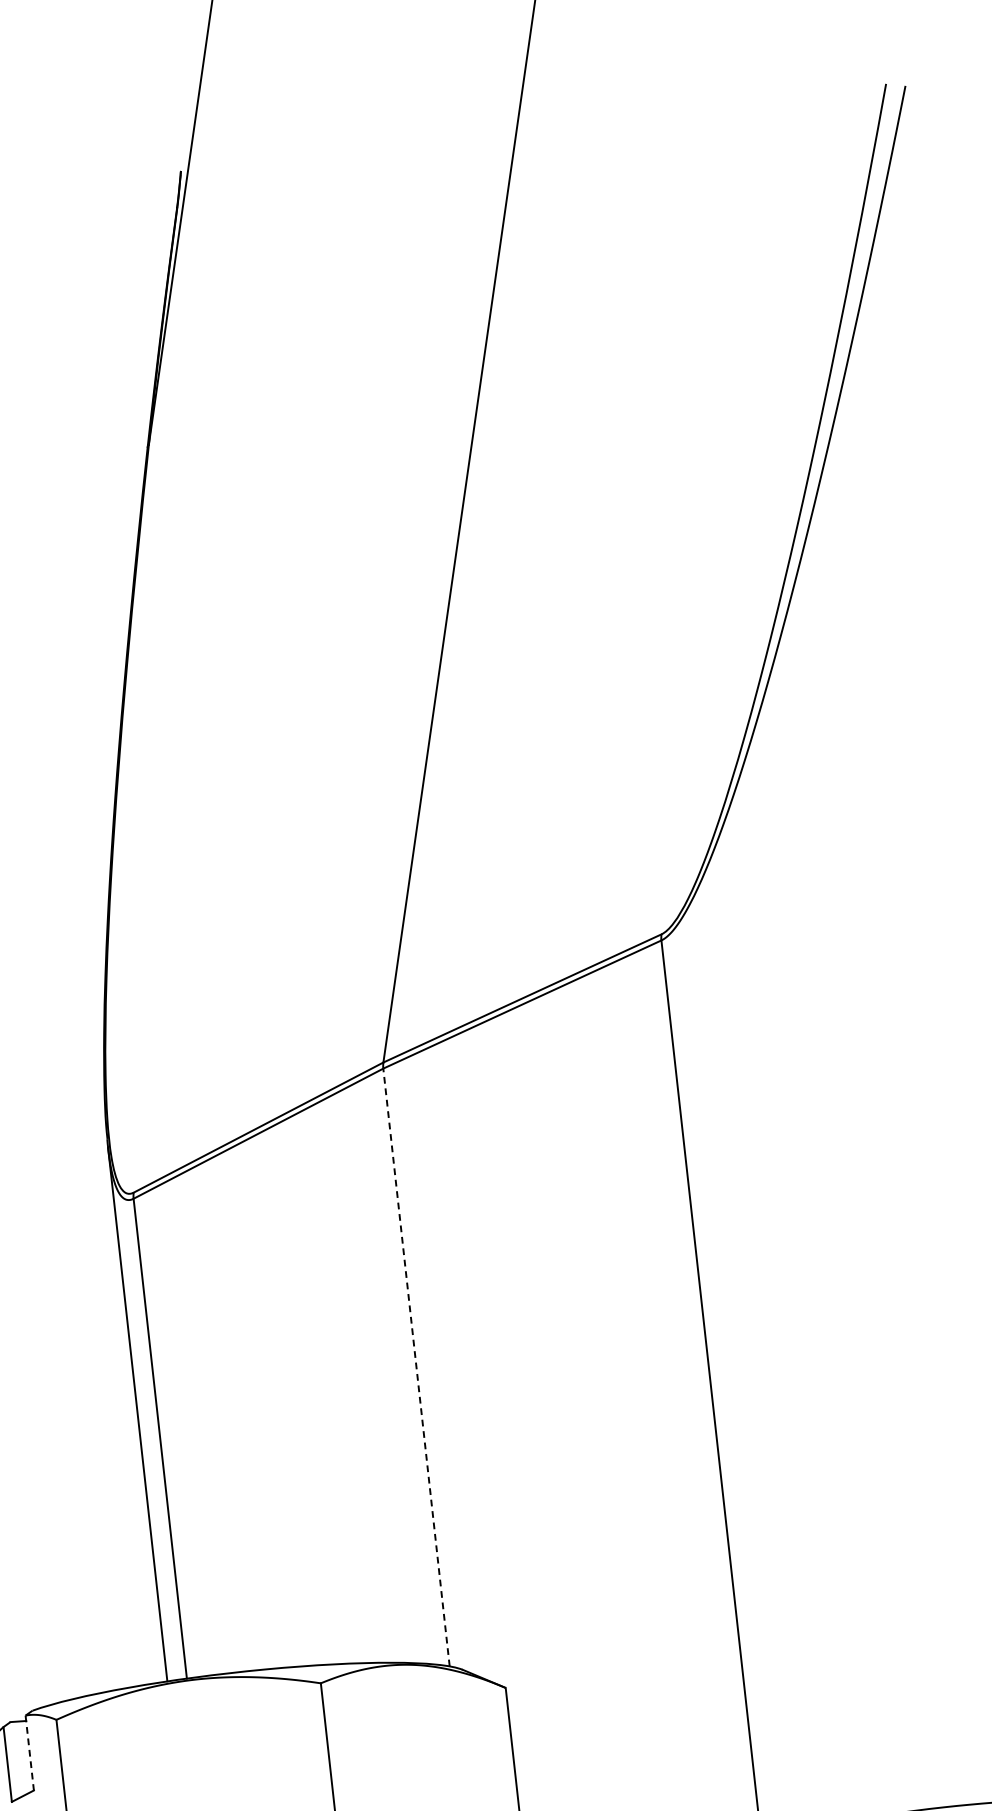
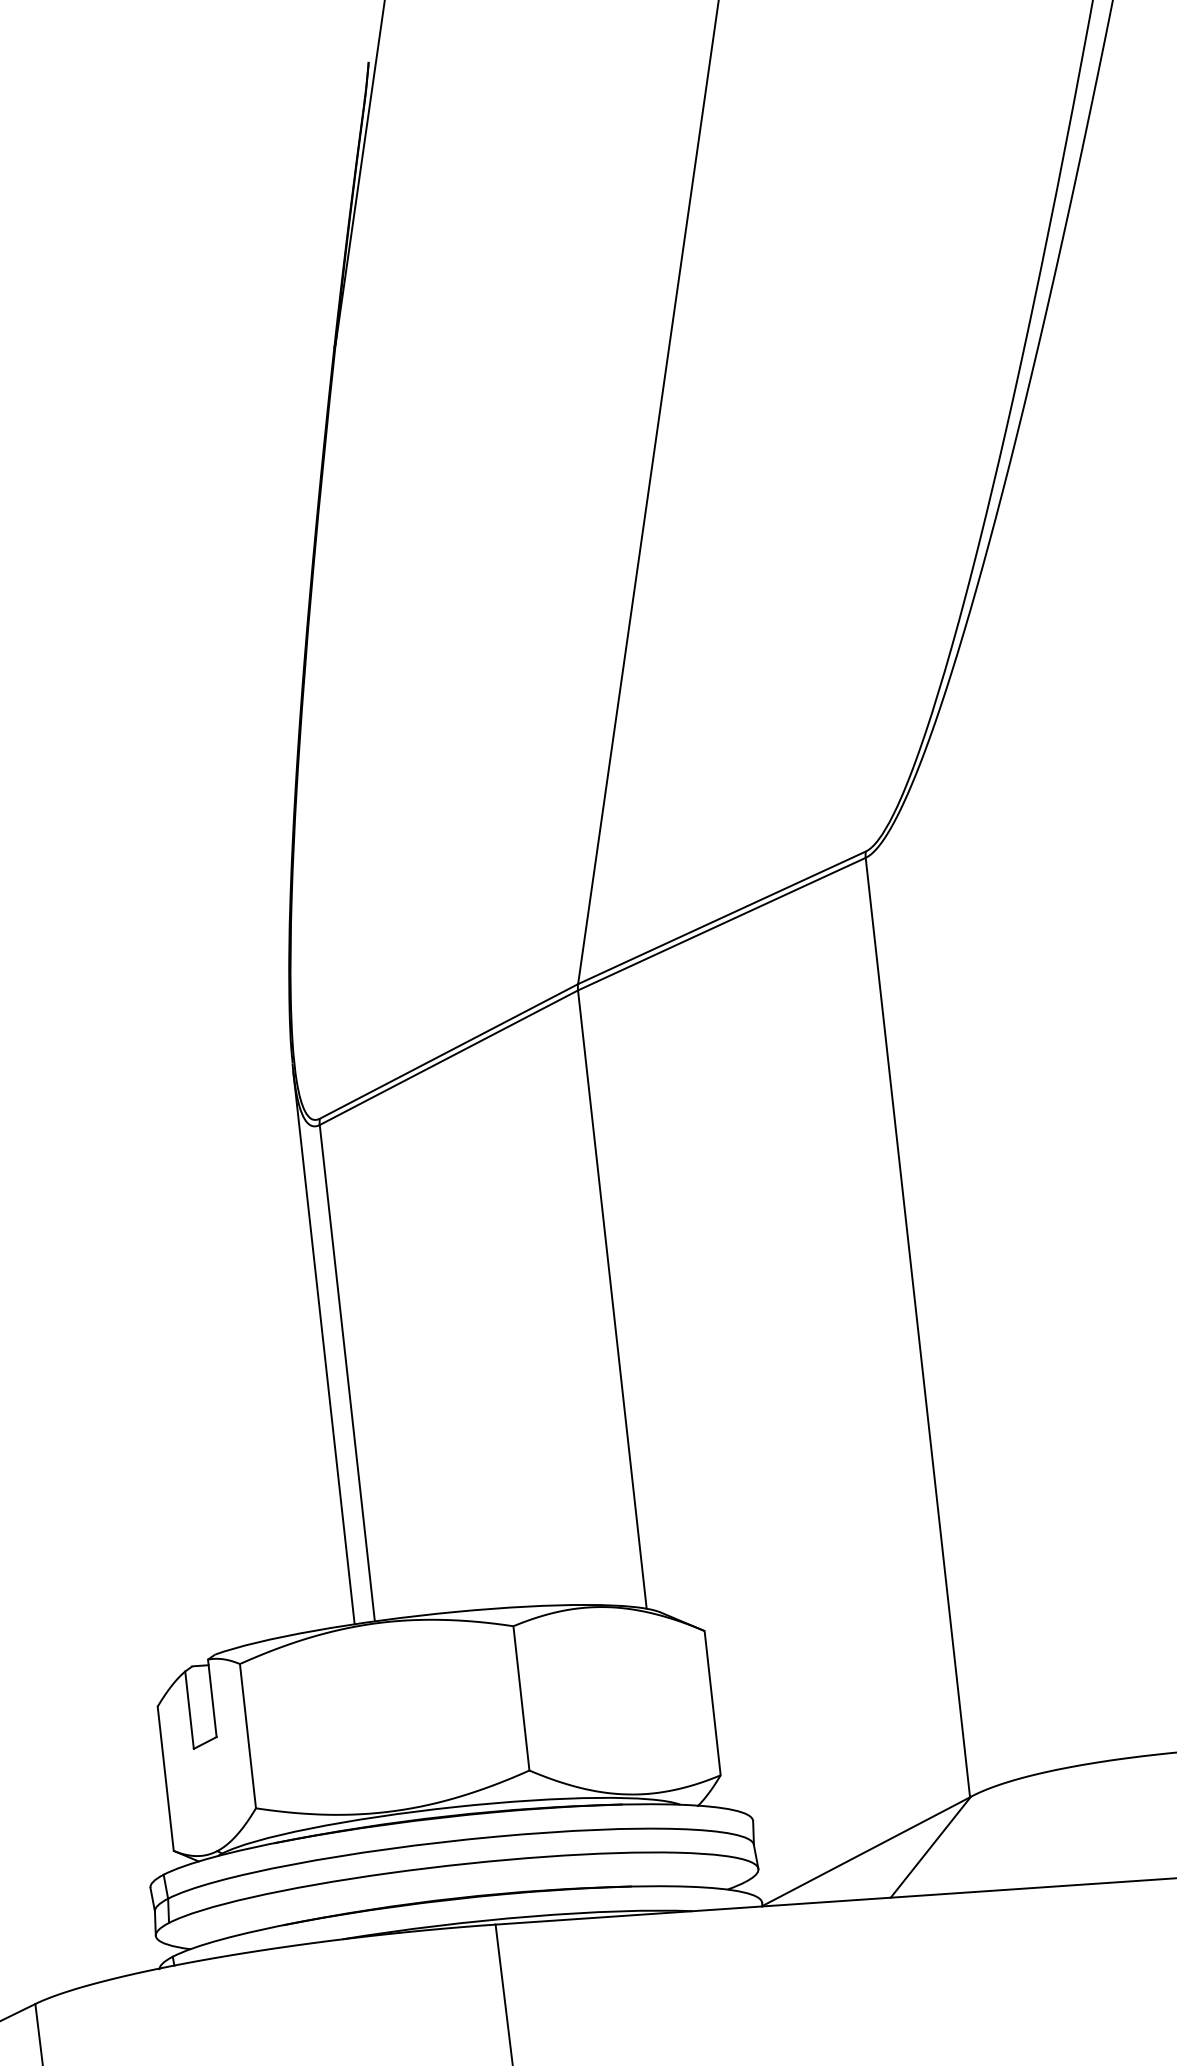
line: (416, 1367) -> (612, 1299), dashed -> solid
line: (29, 1753) -> (212, 1698), dashed -> solid

